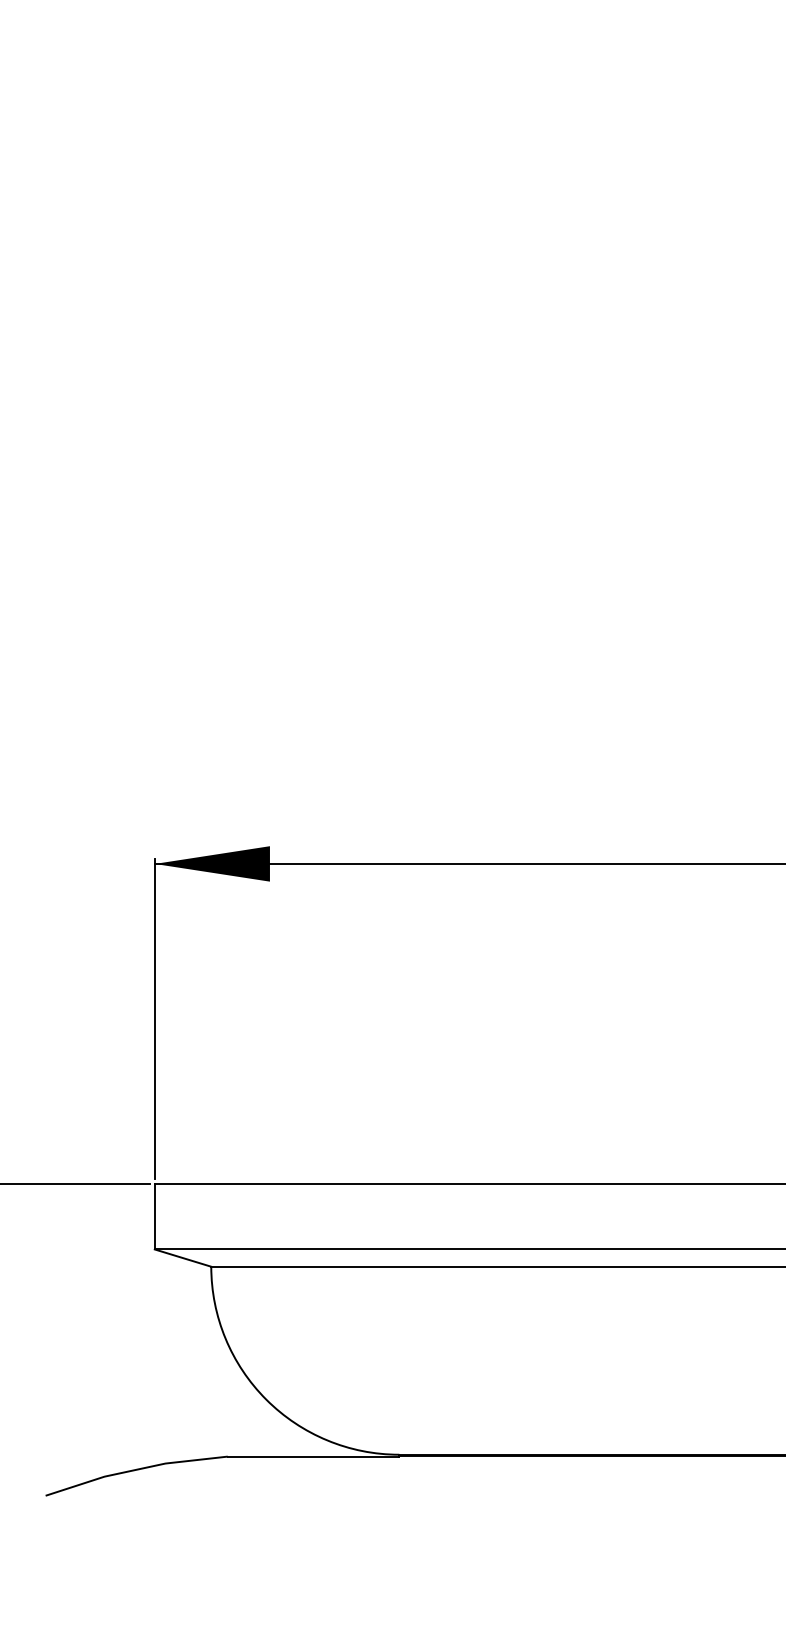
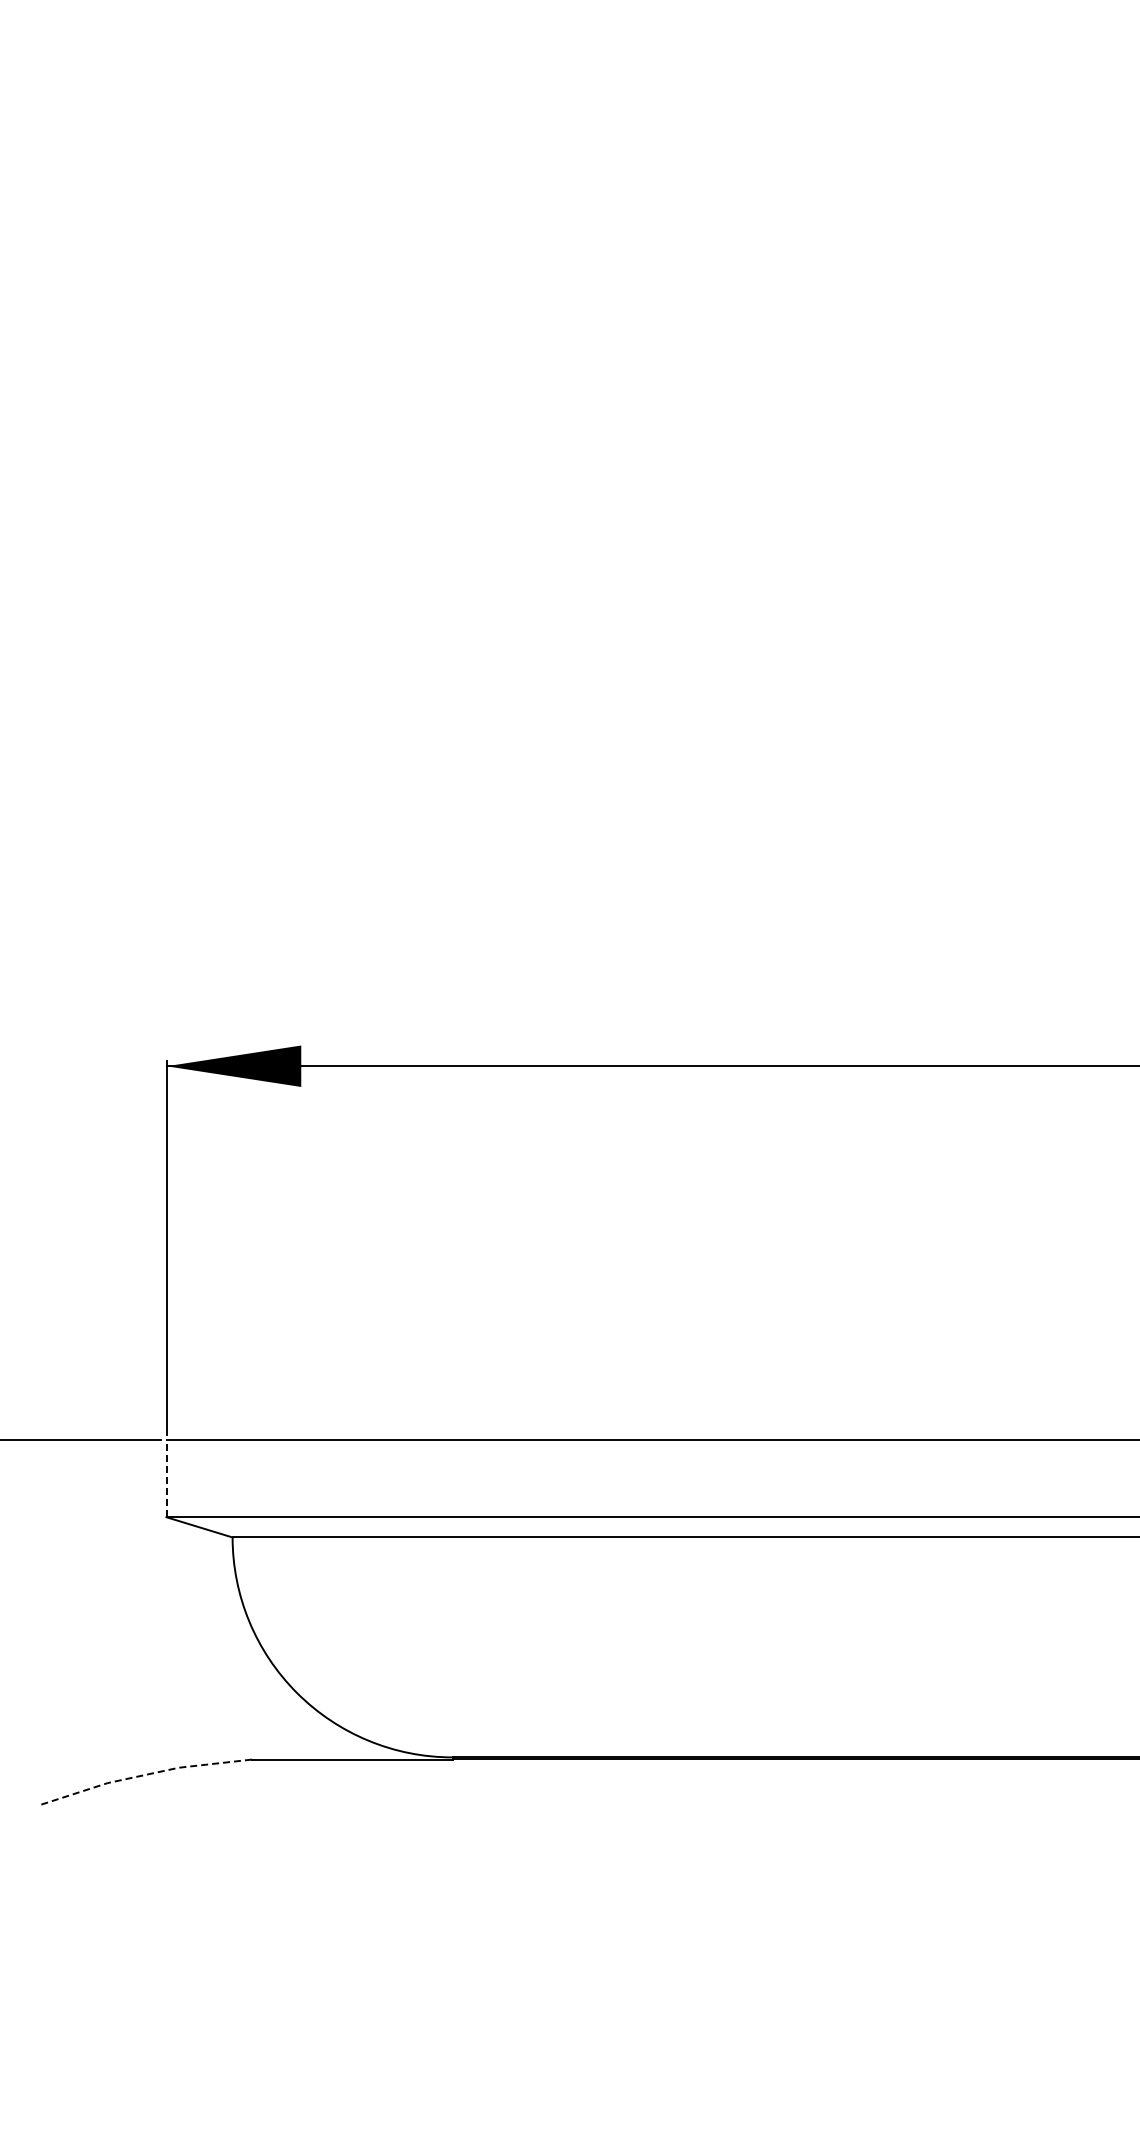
line: (154, 1216) -> (166, 1478), solid -> dashed
line: (135, 1470) -> (143, 1775), solid -> dashed

